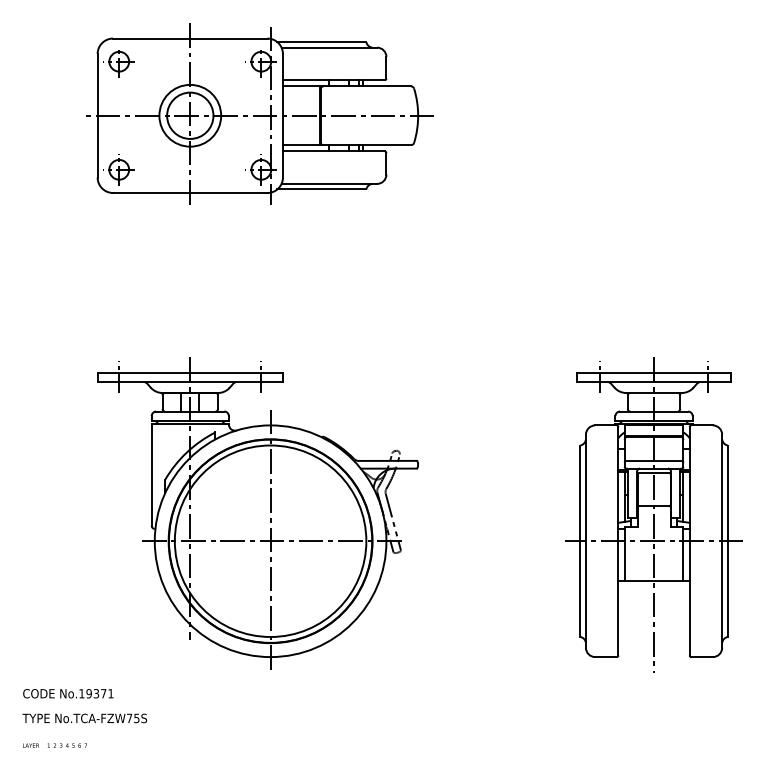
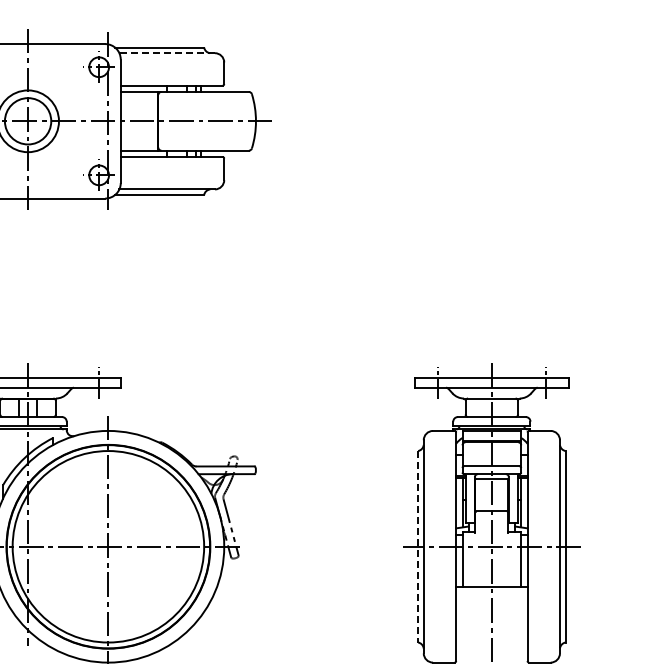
line: (329, 47) -> (167, 53), solid -> dashed
line: (580, 541) -> (418, 547), solid -> dashed

